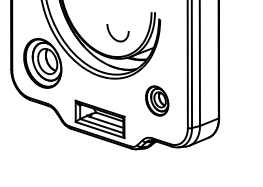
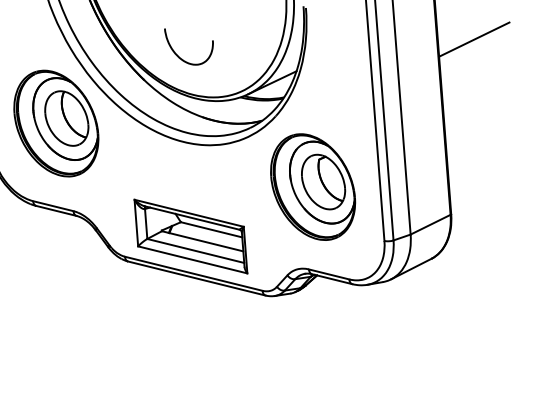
curve: (113, 36) -> (180, 54), moved
line: (235, 39) -> (474, 39), added
part: (156, 100) -> (311, 185), size x1.67

